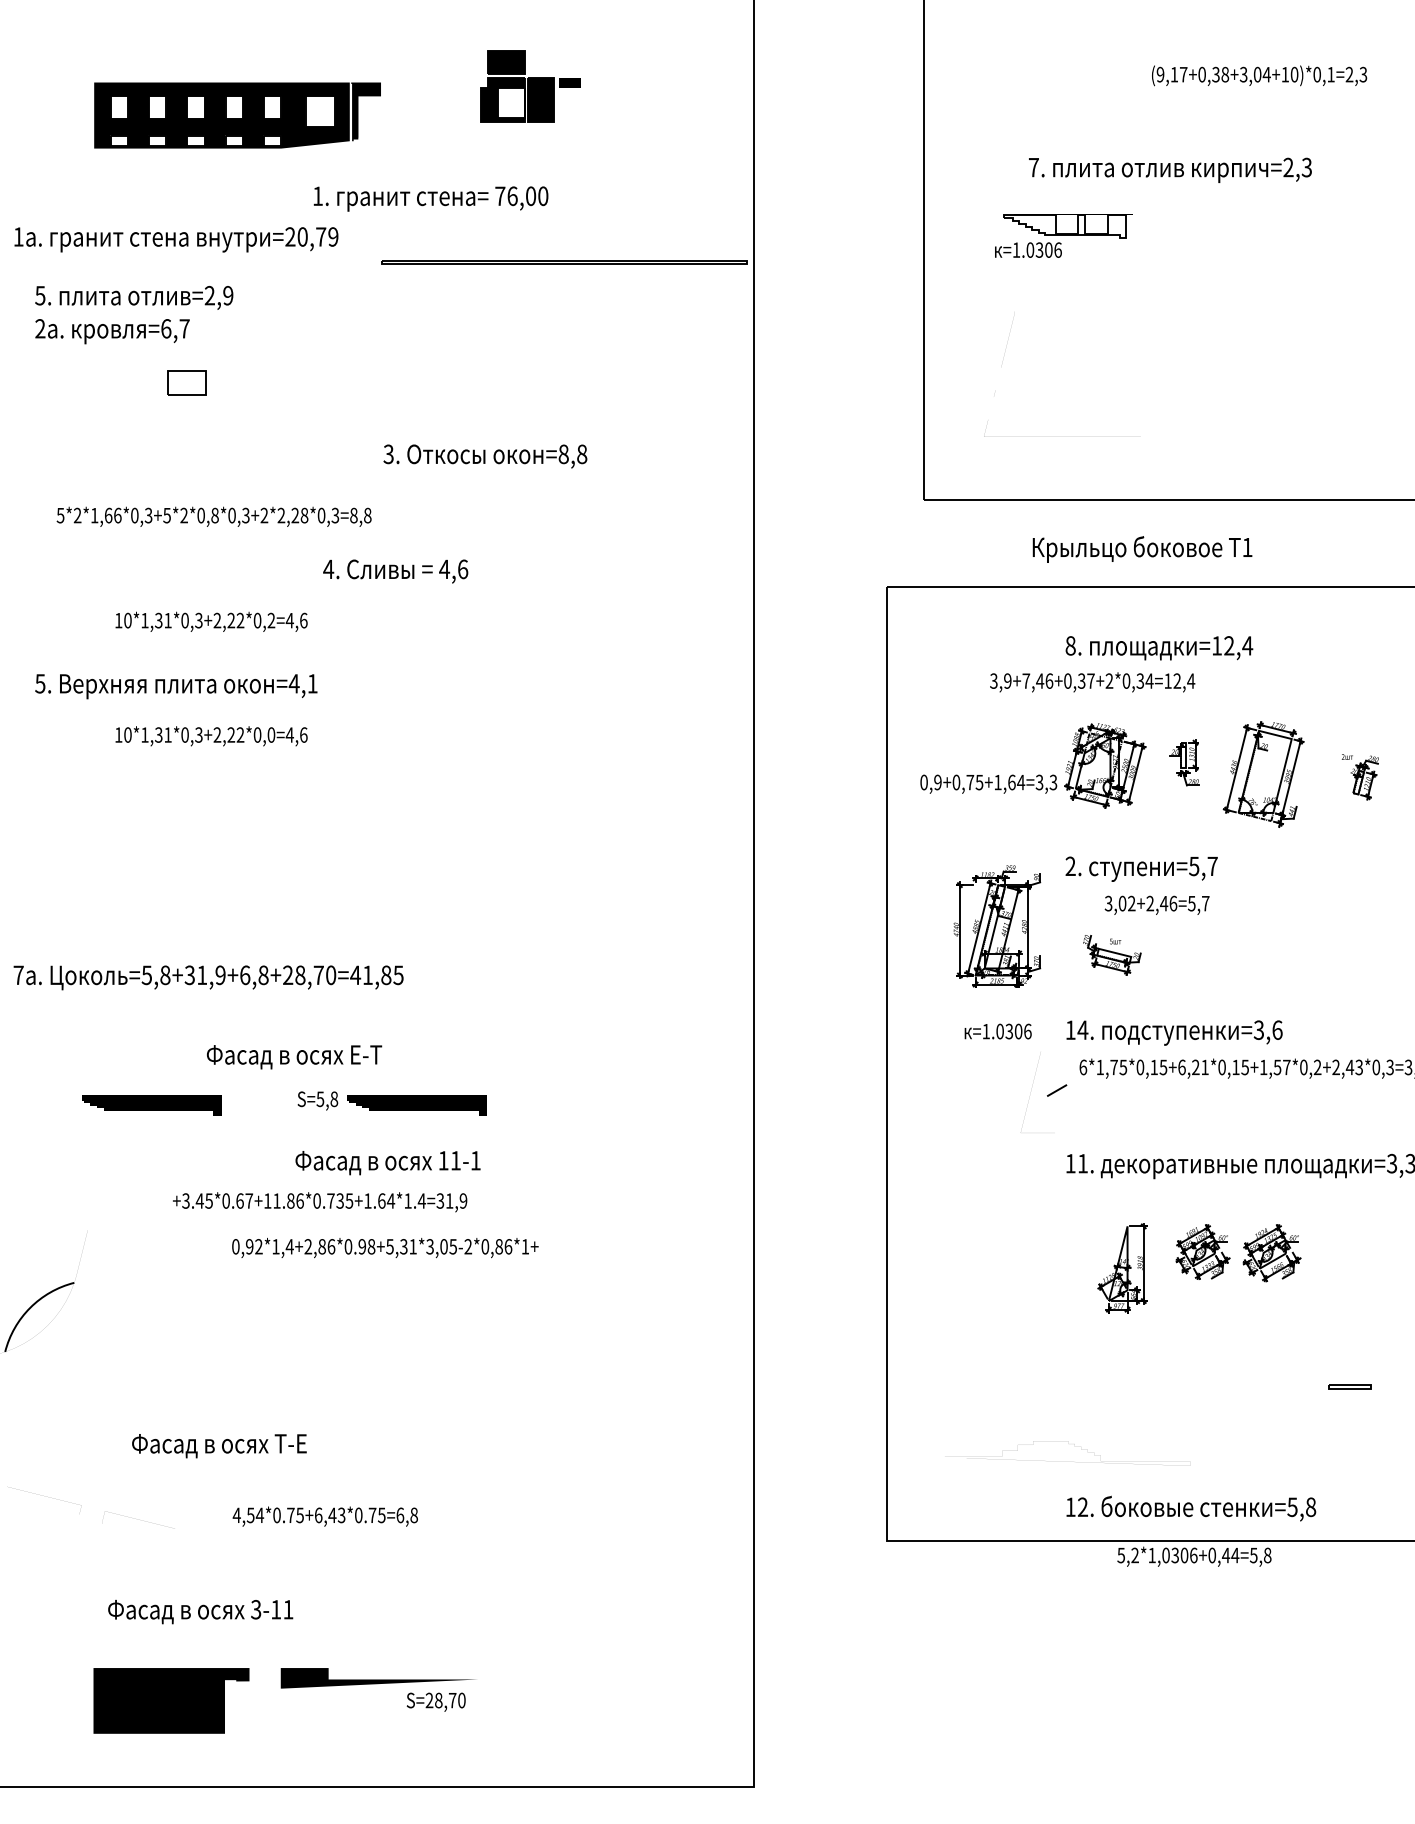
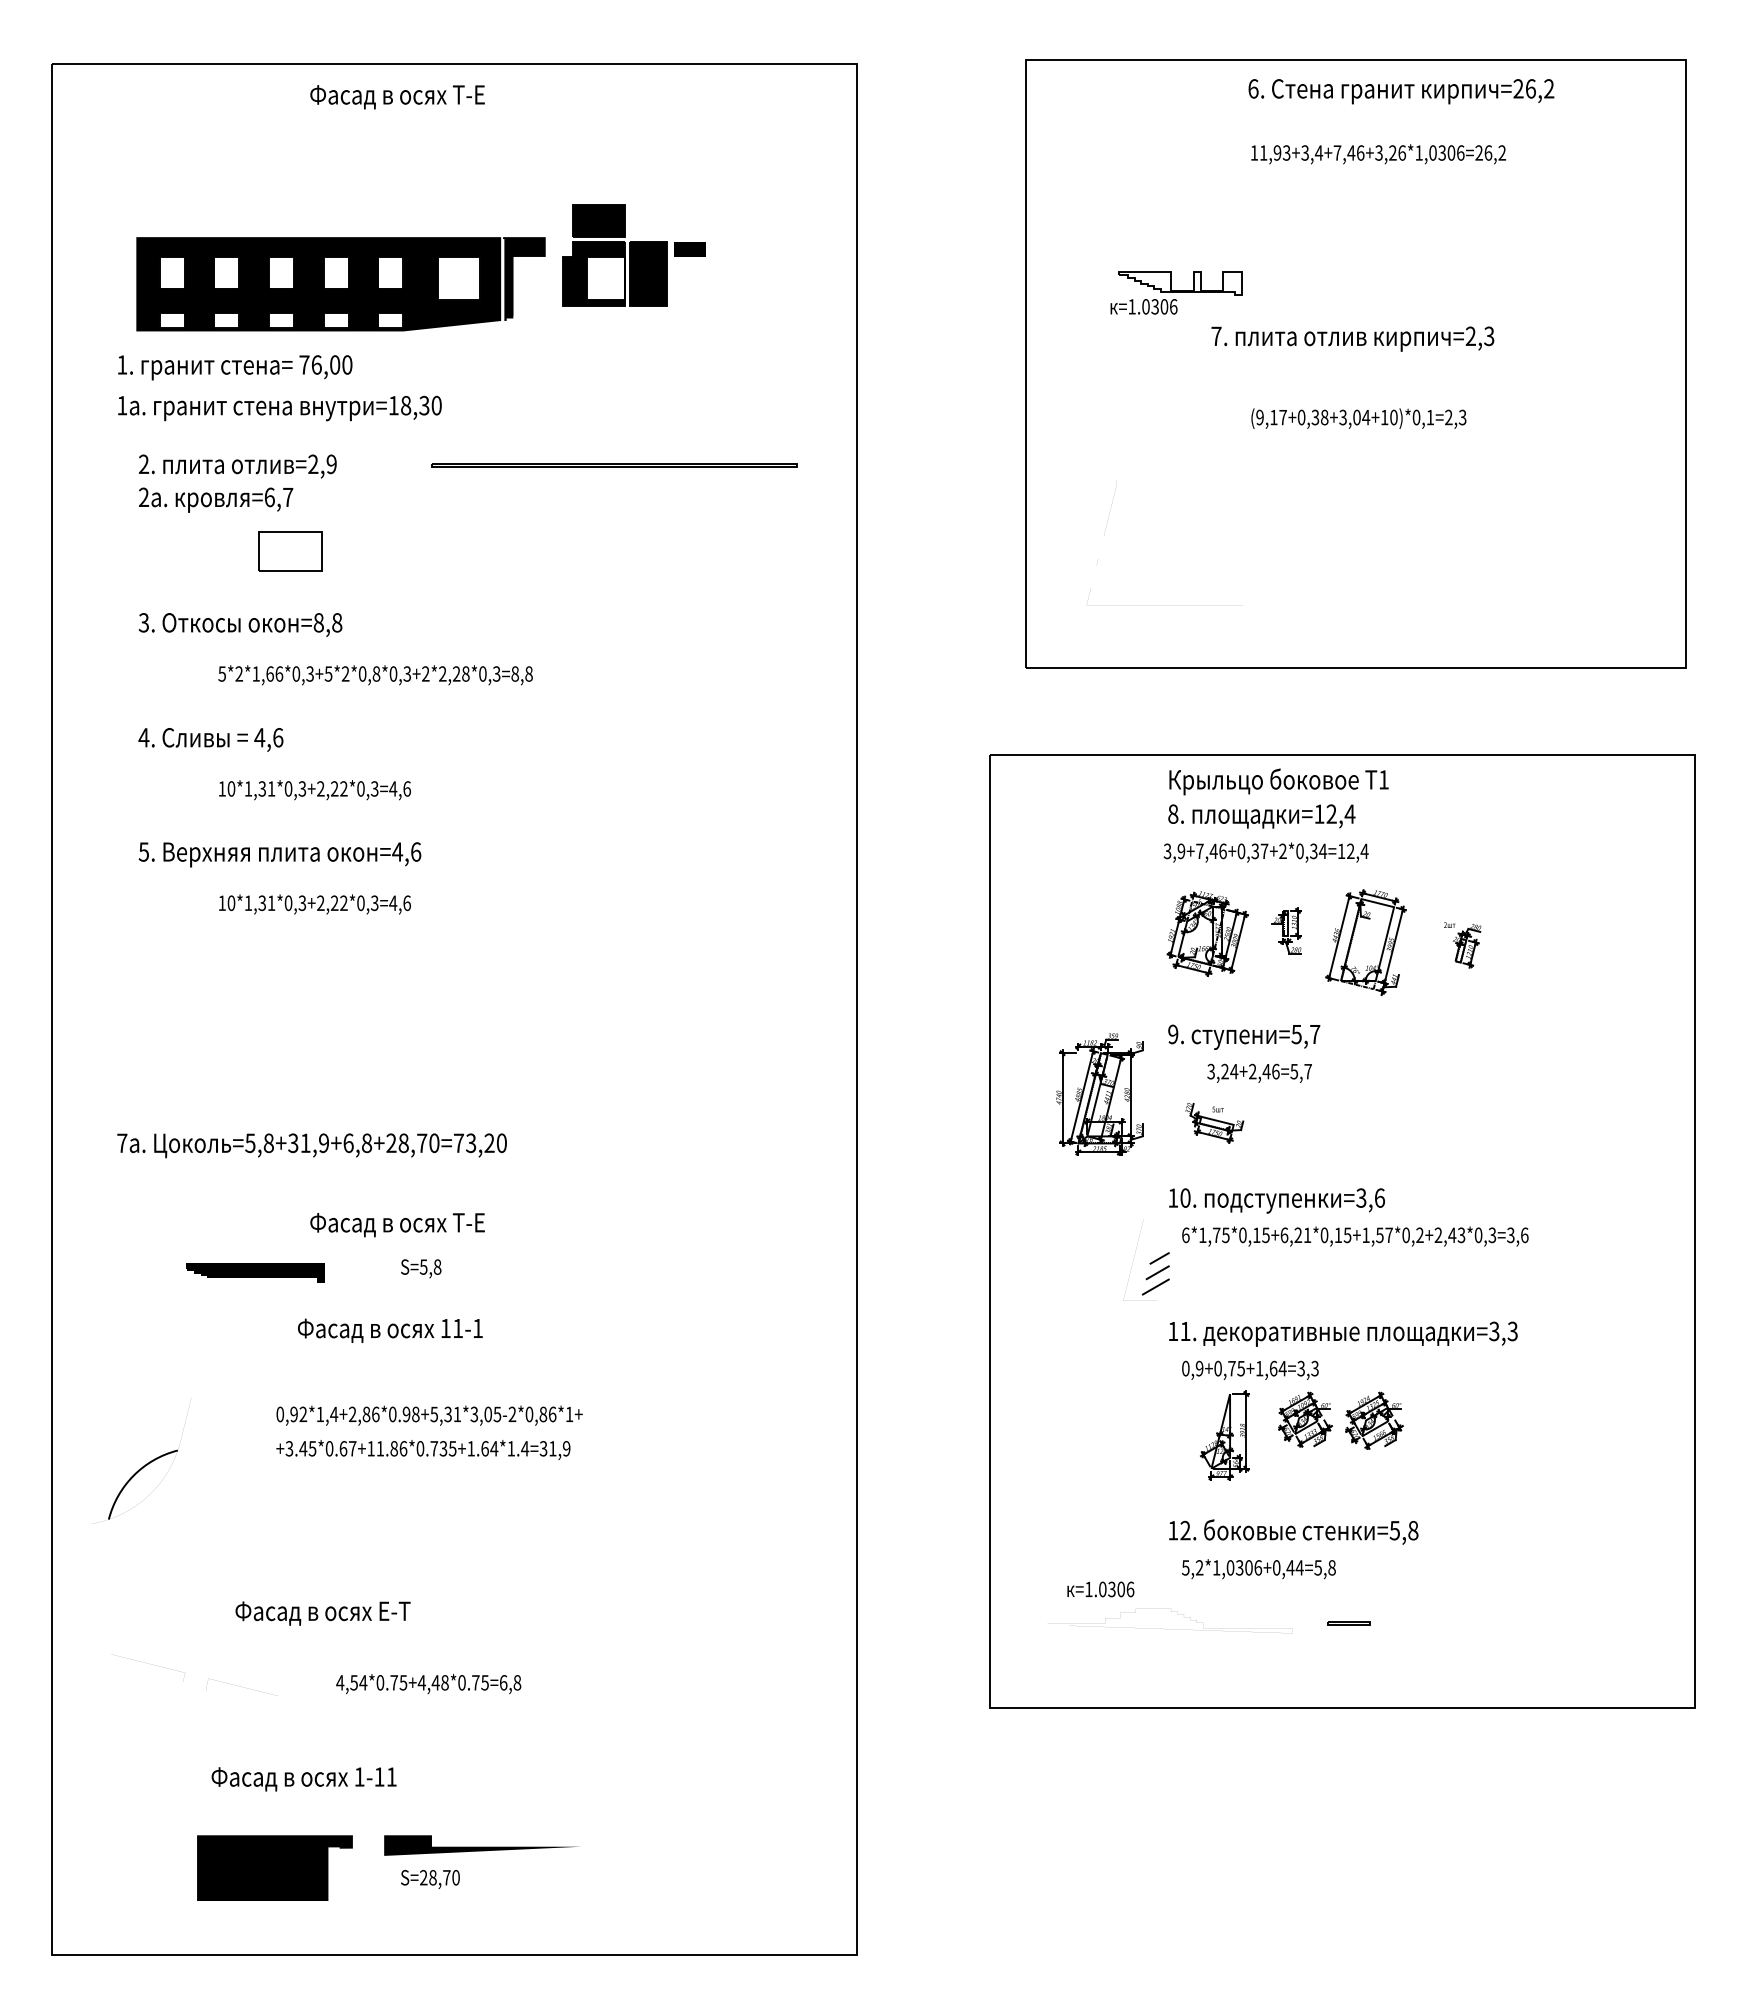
text: (1259, 75) -> (1358, 418), moved
part: (530, 86) -> (633, 255), size x1.43
part: (237, 115) -> (340, 284), size x1.43
text: (1170, 169) -> (1352, 338), moved
text: (431, 198) -> (235, 367), moved
part: (1060, 235) -> (1176, 292), moved
text: (311, 236) -> (414, 405), =20,79 -> =18,30
line: (564, 261) -> (614, 464), moved
text: (39, 295) -> (143, 464), 5. -> 2.
part: (187, 382) -> (290, 551), size x1.67
text: (485, 456) -> (240, 624), moved
text: (214, 517) -> (375, 675), moved
text: (1141, 549) -> (1278, 781), moved
text: (395, 571) -> (210, 739), moved
text: (271, 620) -> (374, 788), 10*1,31*0,3+2,22*0,2=4,6 -> 10*1,31*0,3+2,22*0,3=4,6
text: (1091, 682) -> (1265, 852), moved
text: (313, 683) -> (416, 851), =4,1 -> =4,6
text: (271, 734) -> (374, 902), 10*1,31*0,3+2,22*0,0=4,6 -> 10*1,31*0,3+2,22*0,3=4,6
text: (988, 783) -> (1250, 1369), moved
text: (1070, 866) -> (1173, 1034), 2. -> 9.
text: (1126, 903) -> (1229, 1071), 3,02+2,46=5,7 -> 3,24+2,46=5,7
text: (376, 975) -> (479, 1143), =5,8+31,9+6,8+28,70=41,85 -> =5,8+31,9+6,8+28,70=73,20
text: (1082, 1029) -> (1185, 1197), 14. -> 10.
text: (997, 1031) -> (1100, 1589), moved
text: (365, 1054) -> (468, 1222), Фасад в осях Е-Т -> Фасад в осях Т-Е
part: (417, 1104) -> (520, 1272), removed
line: (1054, 1104) -> (1157, 1272), added
line: (1052, 1118) -> (1155, 1286), added
text: (388, 1162) -> (390, 1330), moved
text: (320, 1201) -> (423, 1449), moved
text: (385, 1247) -> (429, 1415), moved
line: (1349, 1385) -> (1348, 1622), moved
text: (291, 1443) -> (394, 1610), Фасад в осях Т-Е -> Фасад в осях Е-Т
text: (1191, 1508) -> (1293, 1531), moved
text: (329, 1515) -> (432, 1682), 4,54*0.75+6,43*0.75=6,8 -> 4,54*0.75+4,48*0.75=6,8
text: (1194, 1557) -> (1258, 1569), moved
text: (256, 1609) -> (359, 1776), 3-11 -> 1-11
text: (436, 1702) -> (430, 1879), moved

